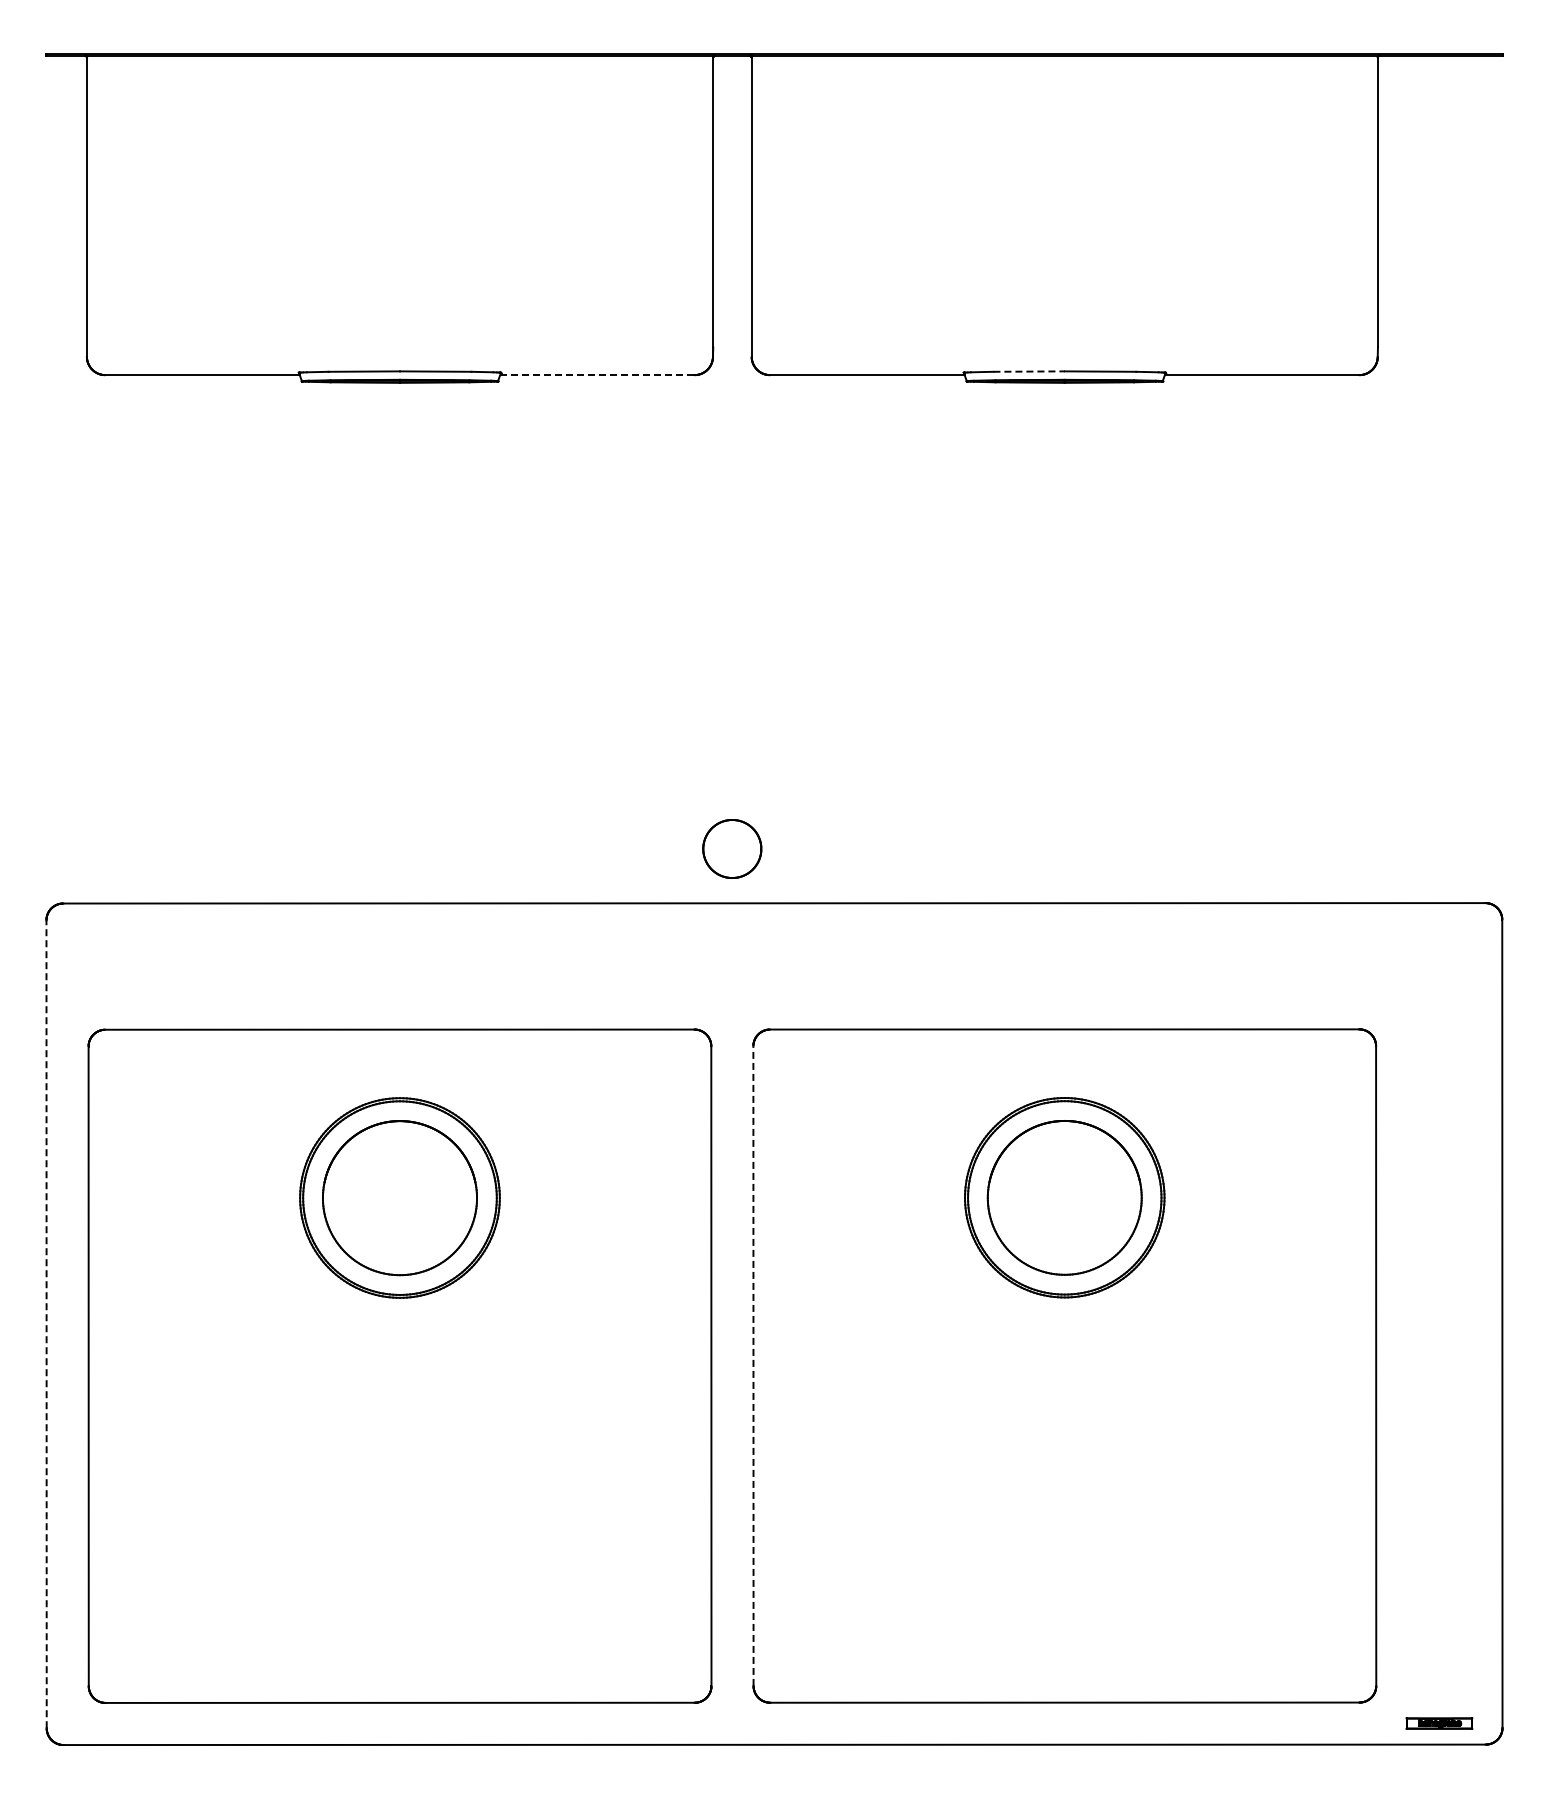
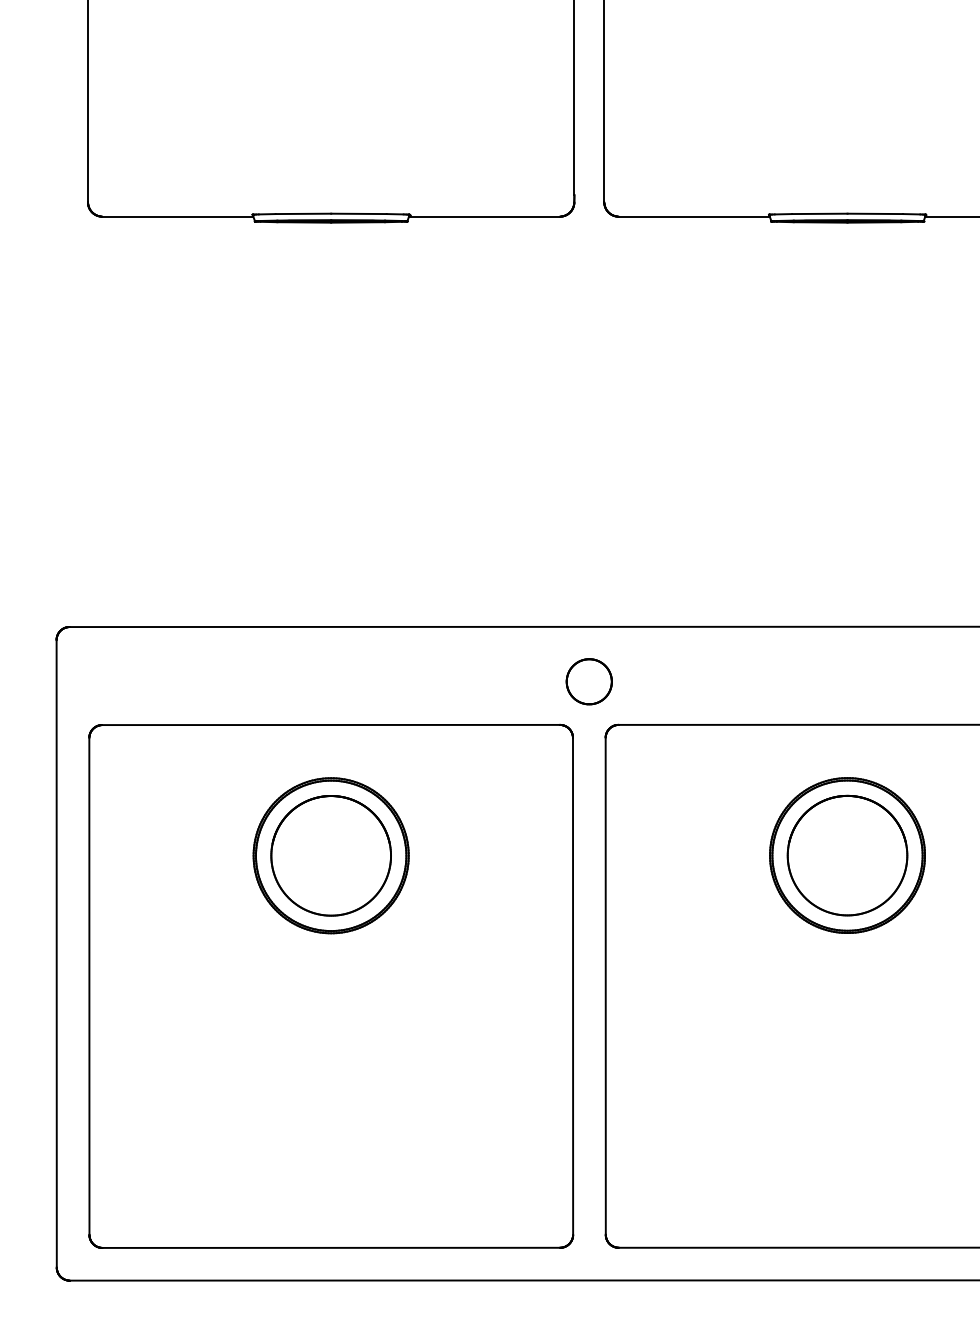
line: (1029, 371) -> (820, 213), dashed -> solid
line: (596, 375) -> (483, 216), dashed -> solid
part: (732, 848) -> (589, 681), moved
line: (46, 1324) -> (56, 954), dashed -> solid
line: (753, 1366) -> (605, 986), dashed -> solid

